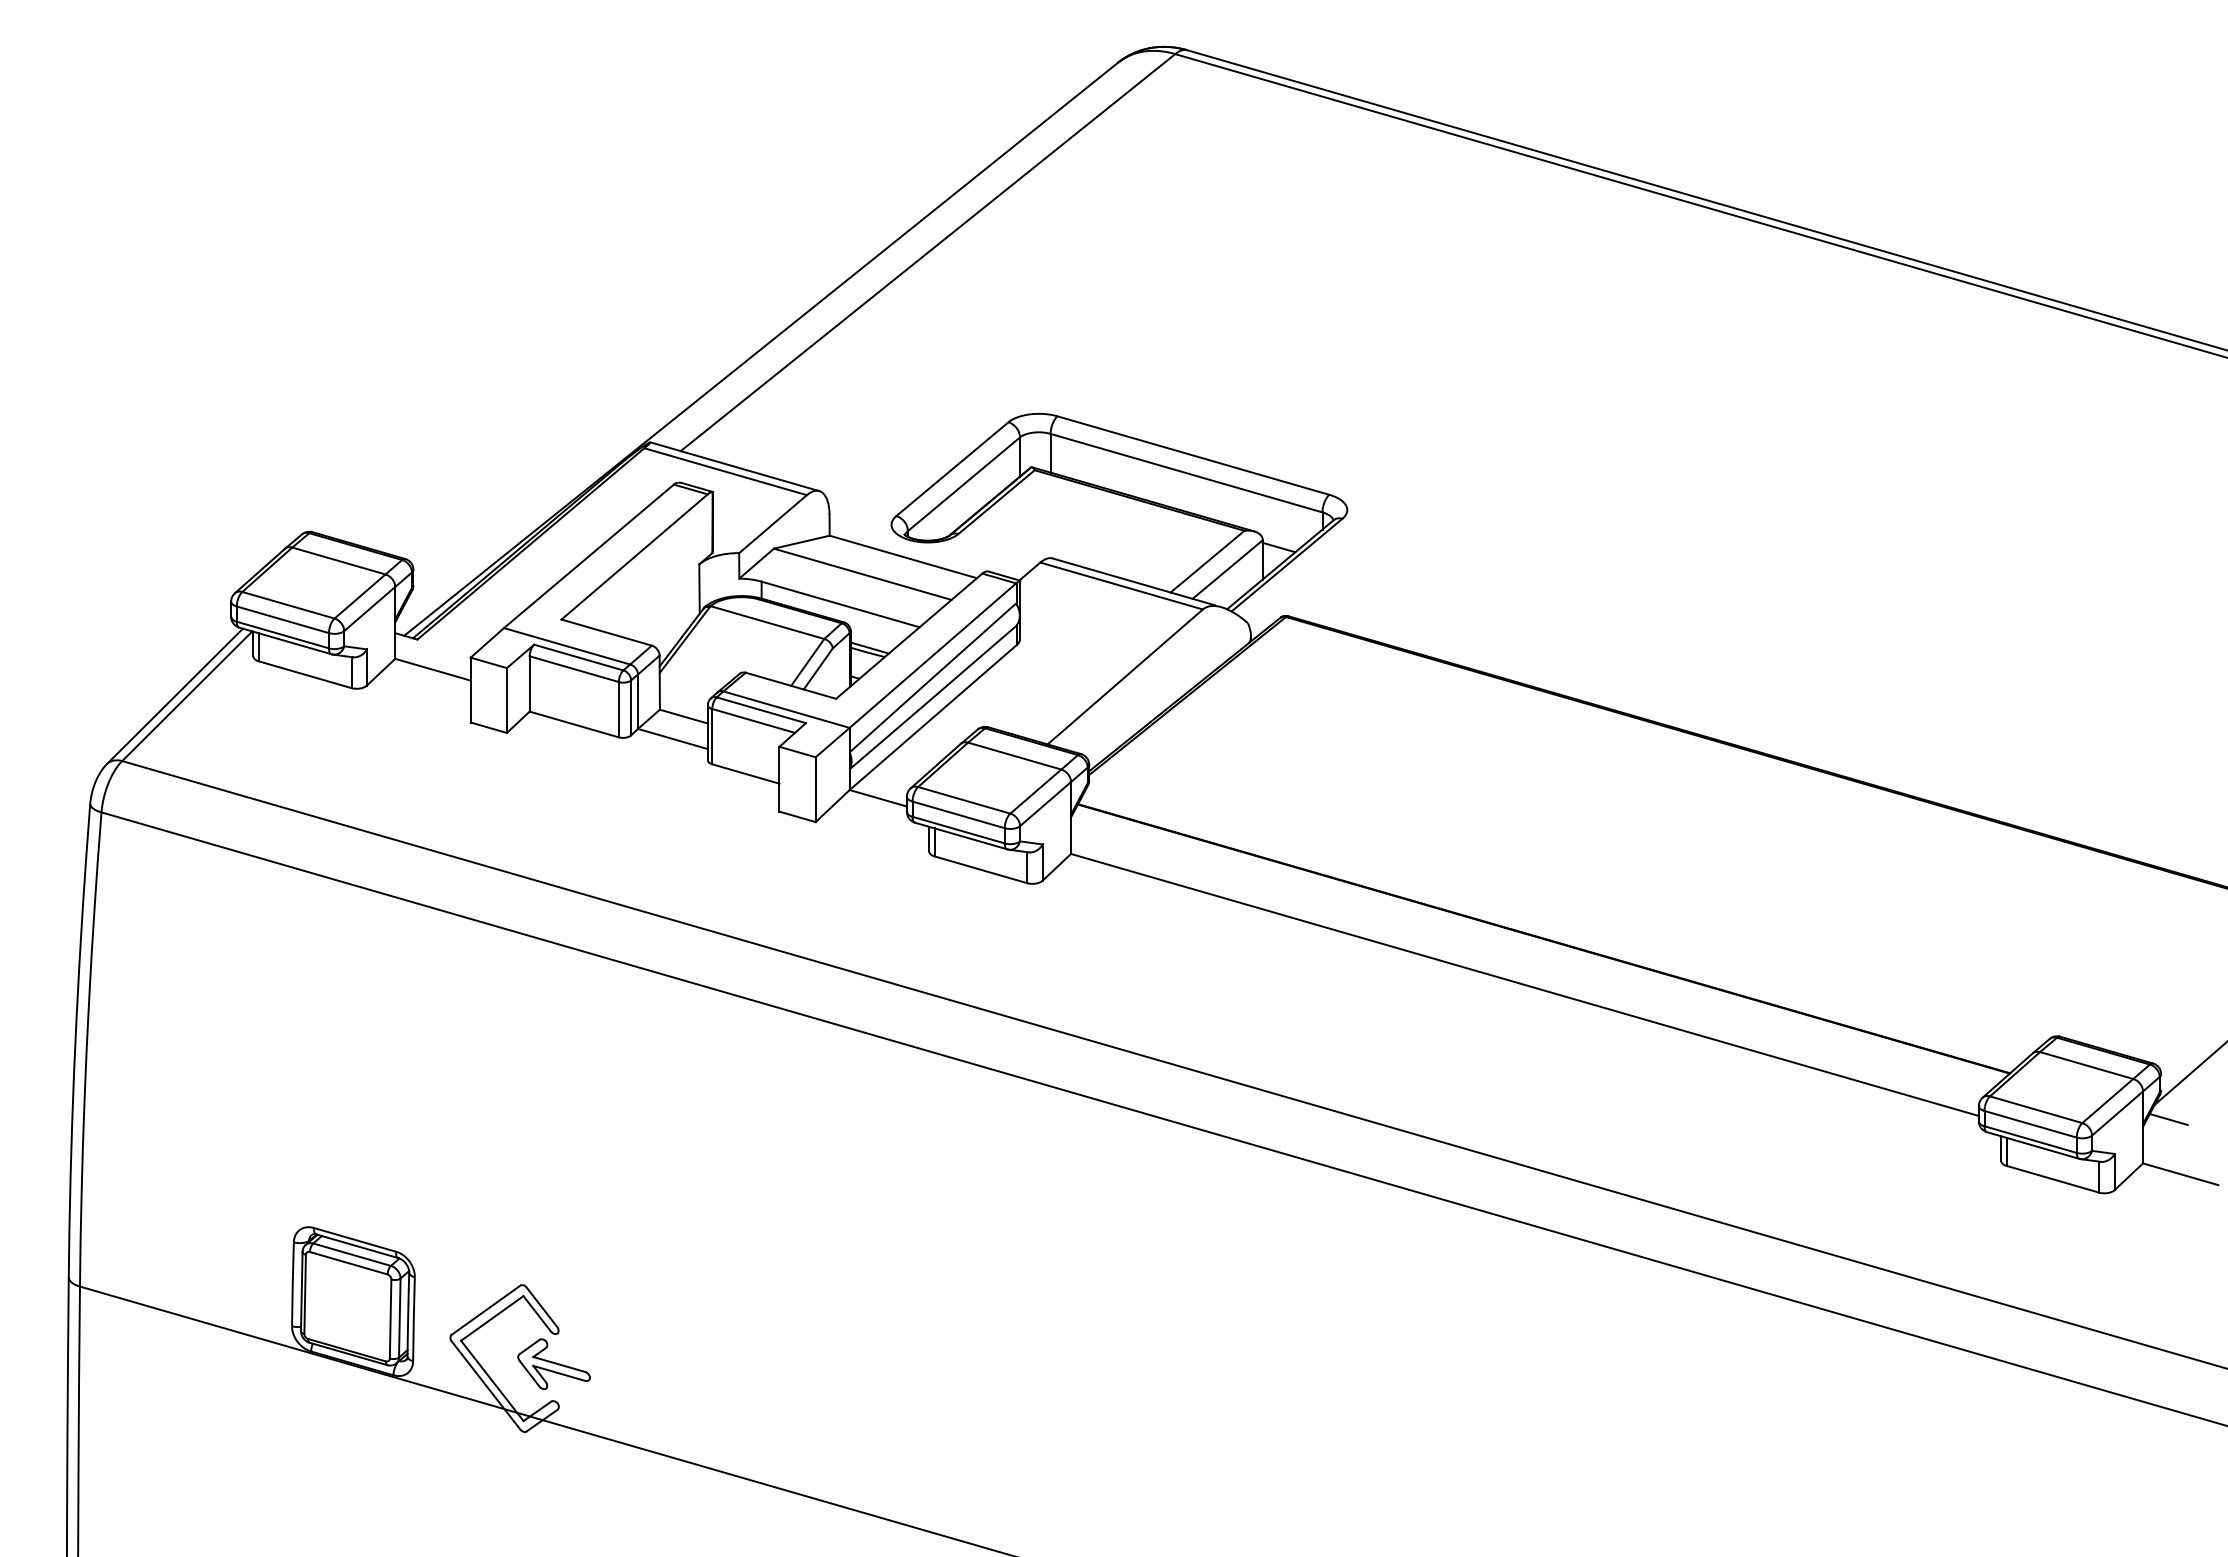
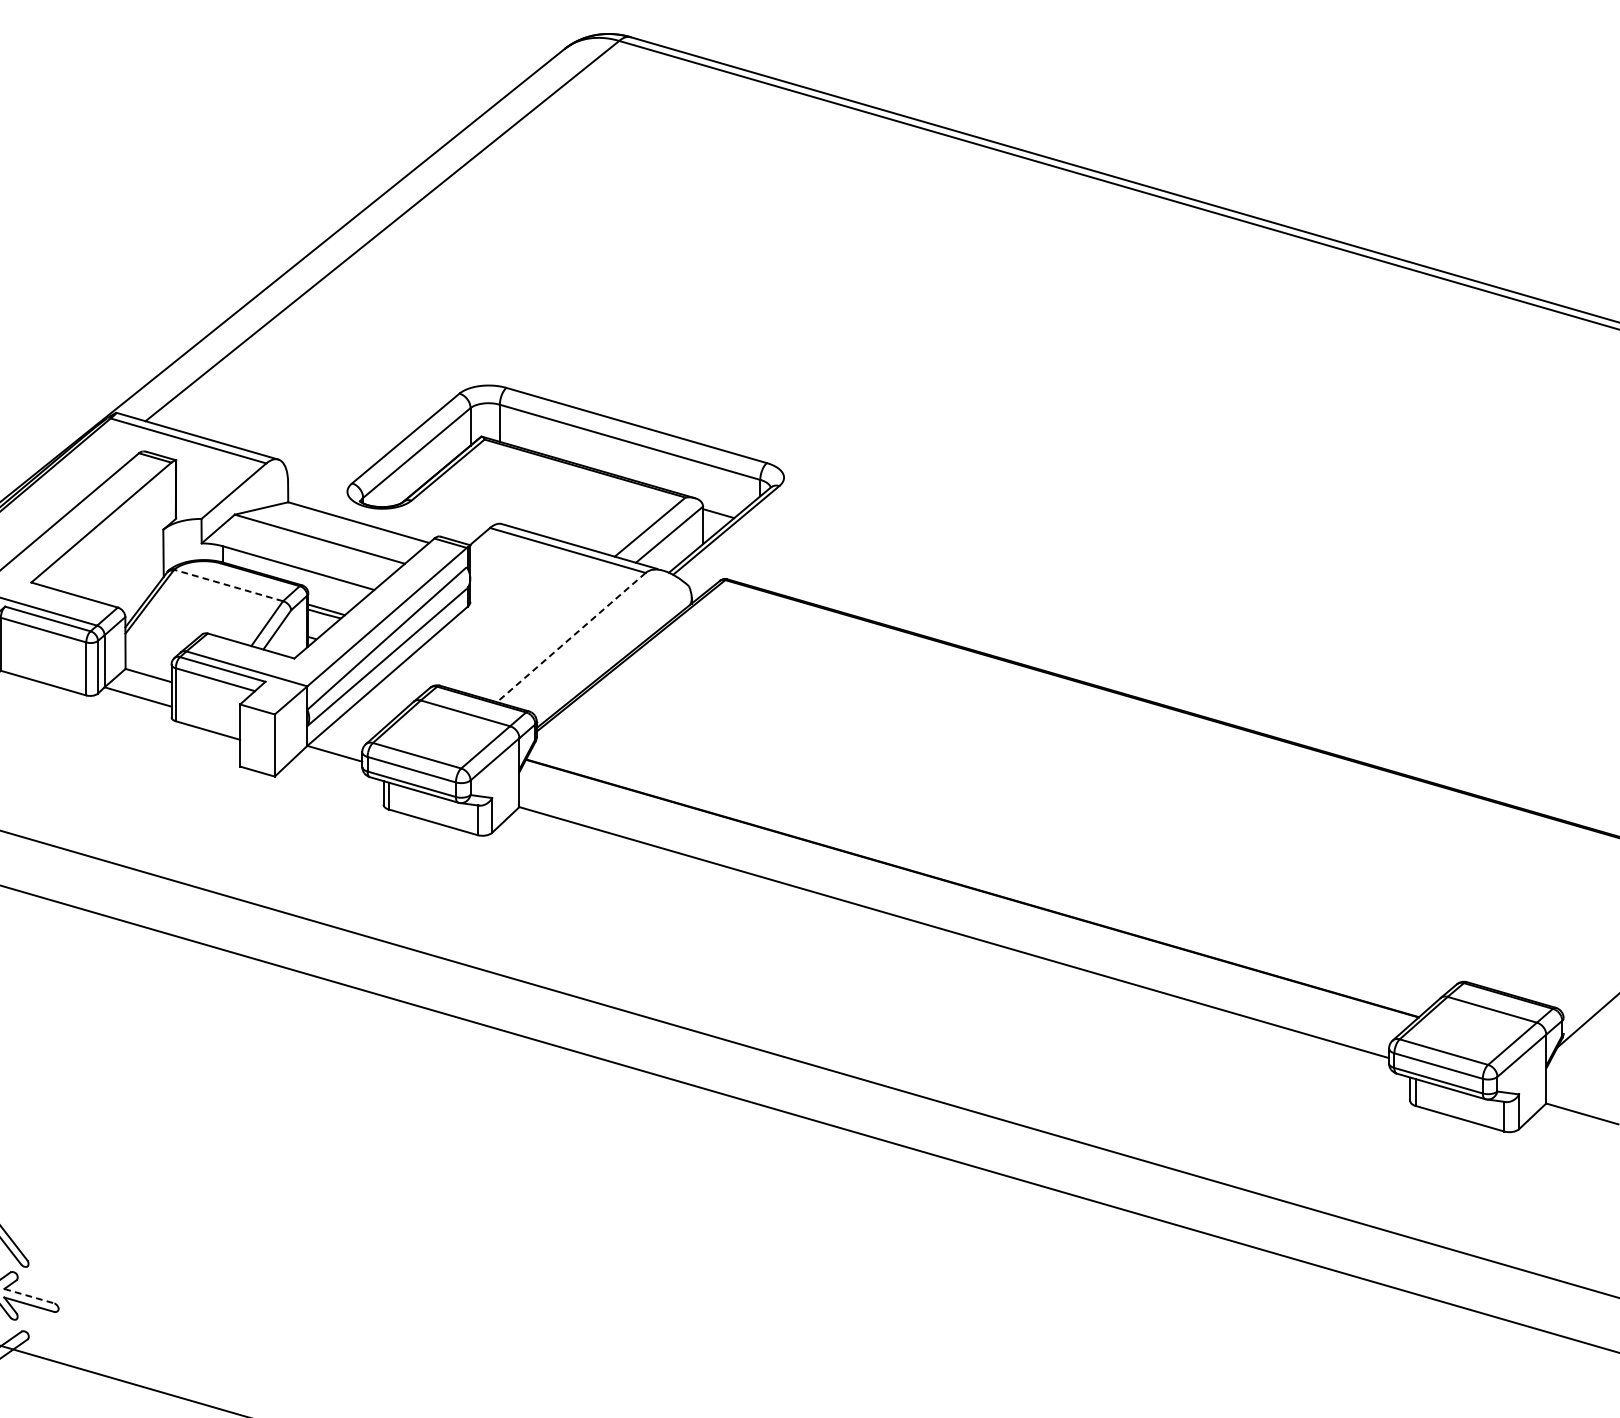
line: (767, 622) -> (228, 585), solid -> dashed
line: (1125, 676) -> (571, 637), solid -> dashed
line: (2168, 1119) -> (1570, 1061), removed
line: (559, 1364) -> (29, 1296), solid -> dashed

